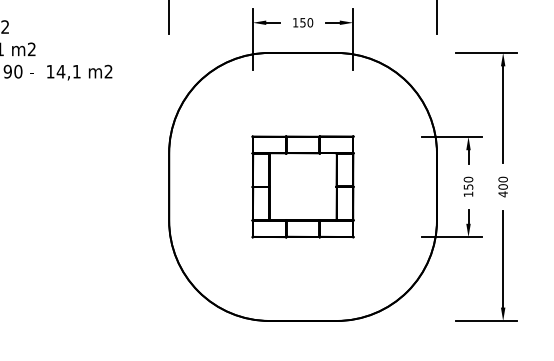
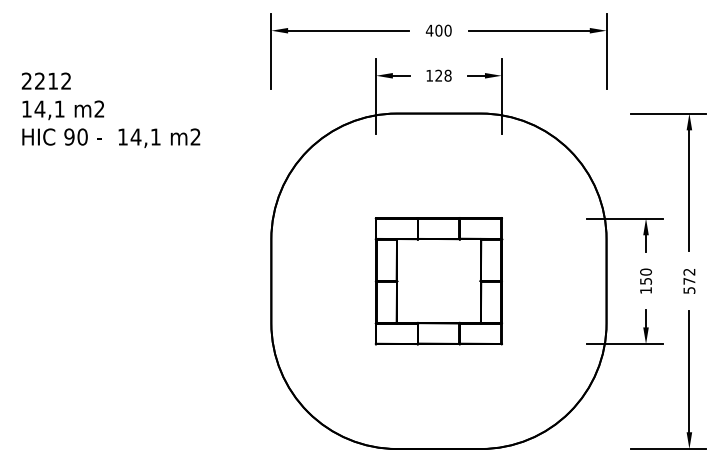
text: (306, 22) -> (443, 75), 150 -> 128
text: (503, 187) -> (689, 281), 400 -> 572

